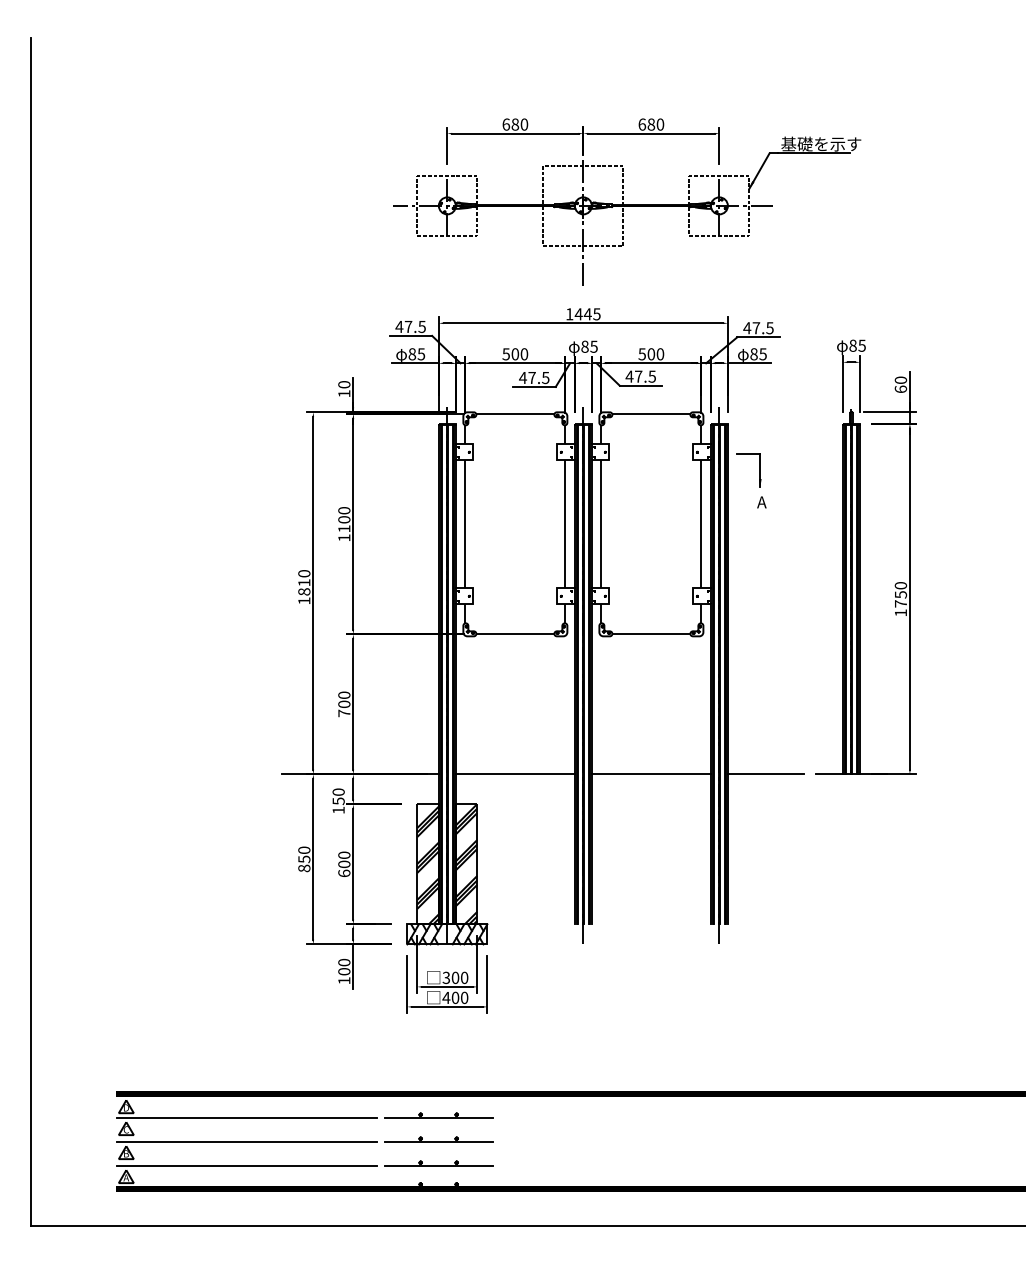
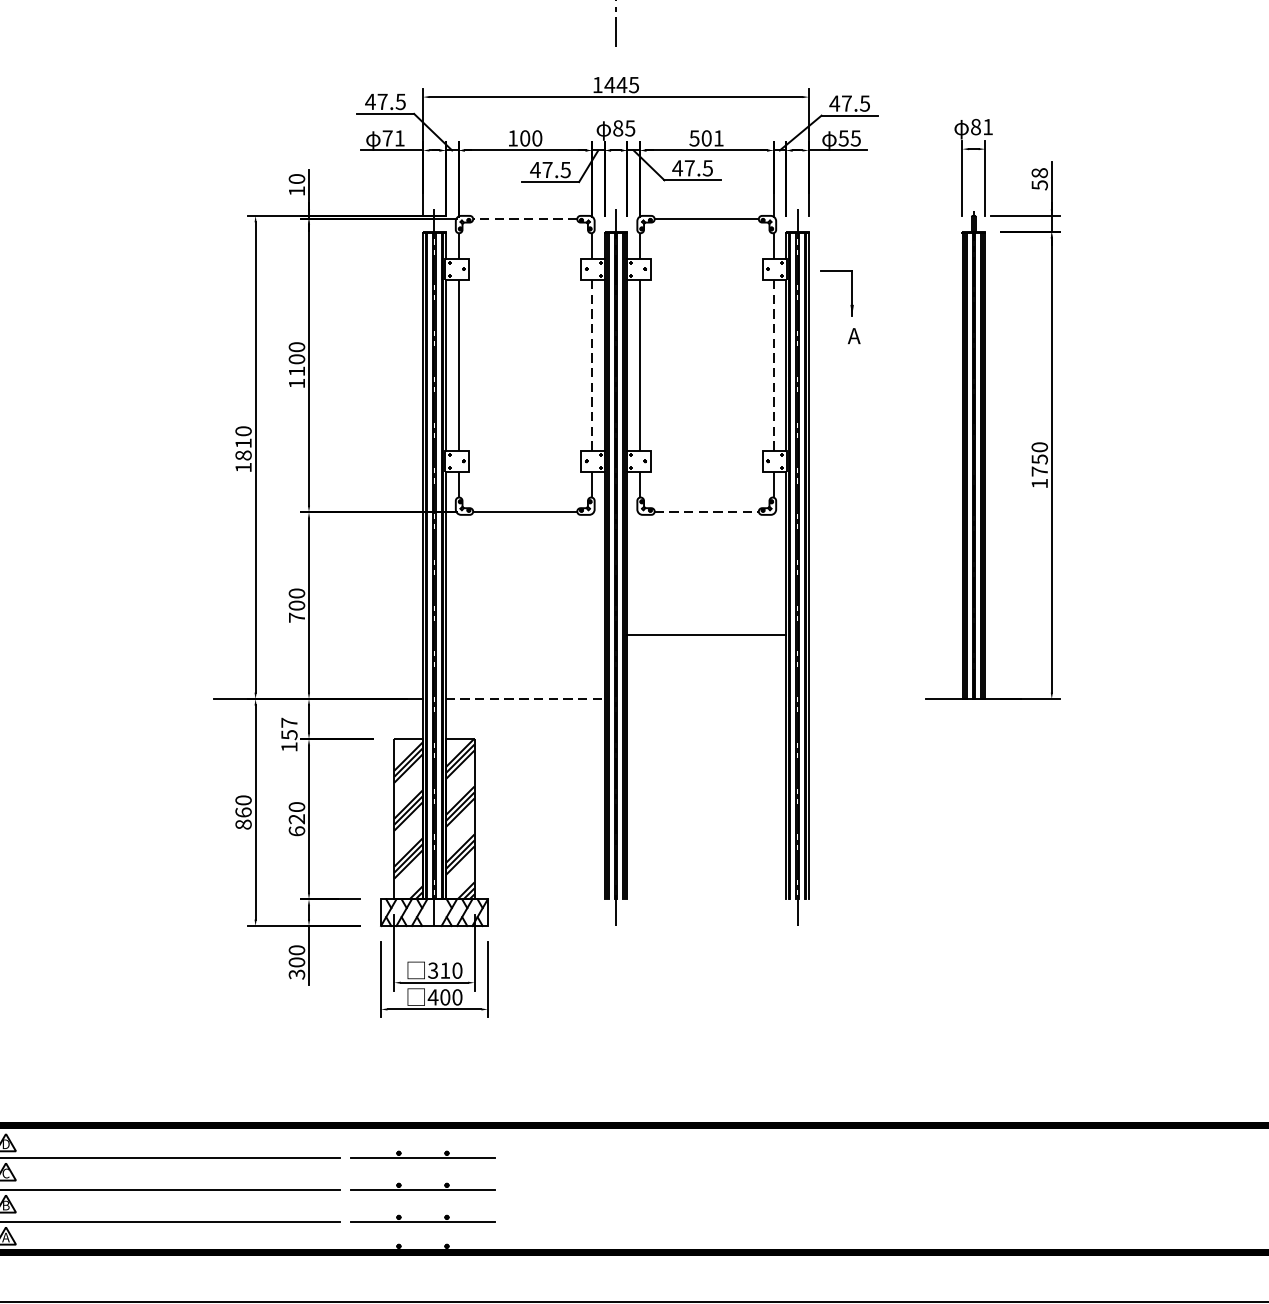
text: (861, 345) -> (987, 126), 85 -> 81
text: (416, 354) -> (393, 138), 85 -> 71
text: (505, 354) -> (512, 138), 500 -> 100
text: (660, 354) -> (718, 138), 500 -> 501
text: (753, 354) -> (843, 138), 85 -> 55
text: (900, 384) -> (1039, 178), 60 -> 58
line: (514, 414) -> (524, 218), solid -> dashed
line: (565, 523) -> (592, 364), solid -> dashed
line: (701, 523) -> (773, 364), solid -> dashed
line: (651, 634) -> (706, 512), solid -> dashed
line: (515, 774) -> (525, 699), solid -> dashed
line: (650, 774) -> (705, 635), moved
line: (765, 774) -> (859, 699), removed
text: (338, 791) -> (289, 721), 150 -> 157
text: (304, 859) -> (243, 812), 850 -> 860
text: (344, 864) -> (297, 819), 600 -> 620
text: (455, 977) -> (445, 970), 300 -> 310
text: (344, 980) -> (297, 974), 100 -> 300

